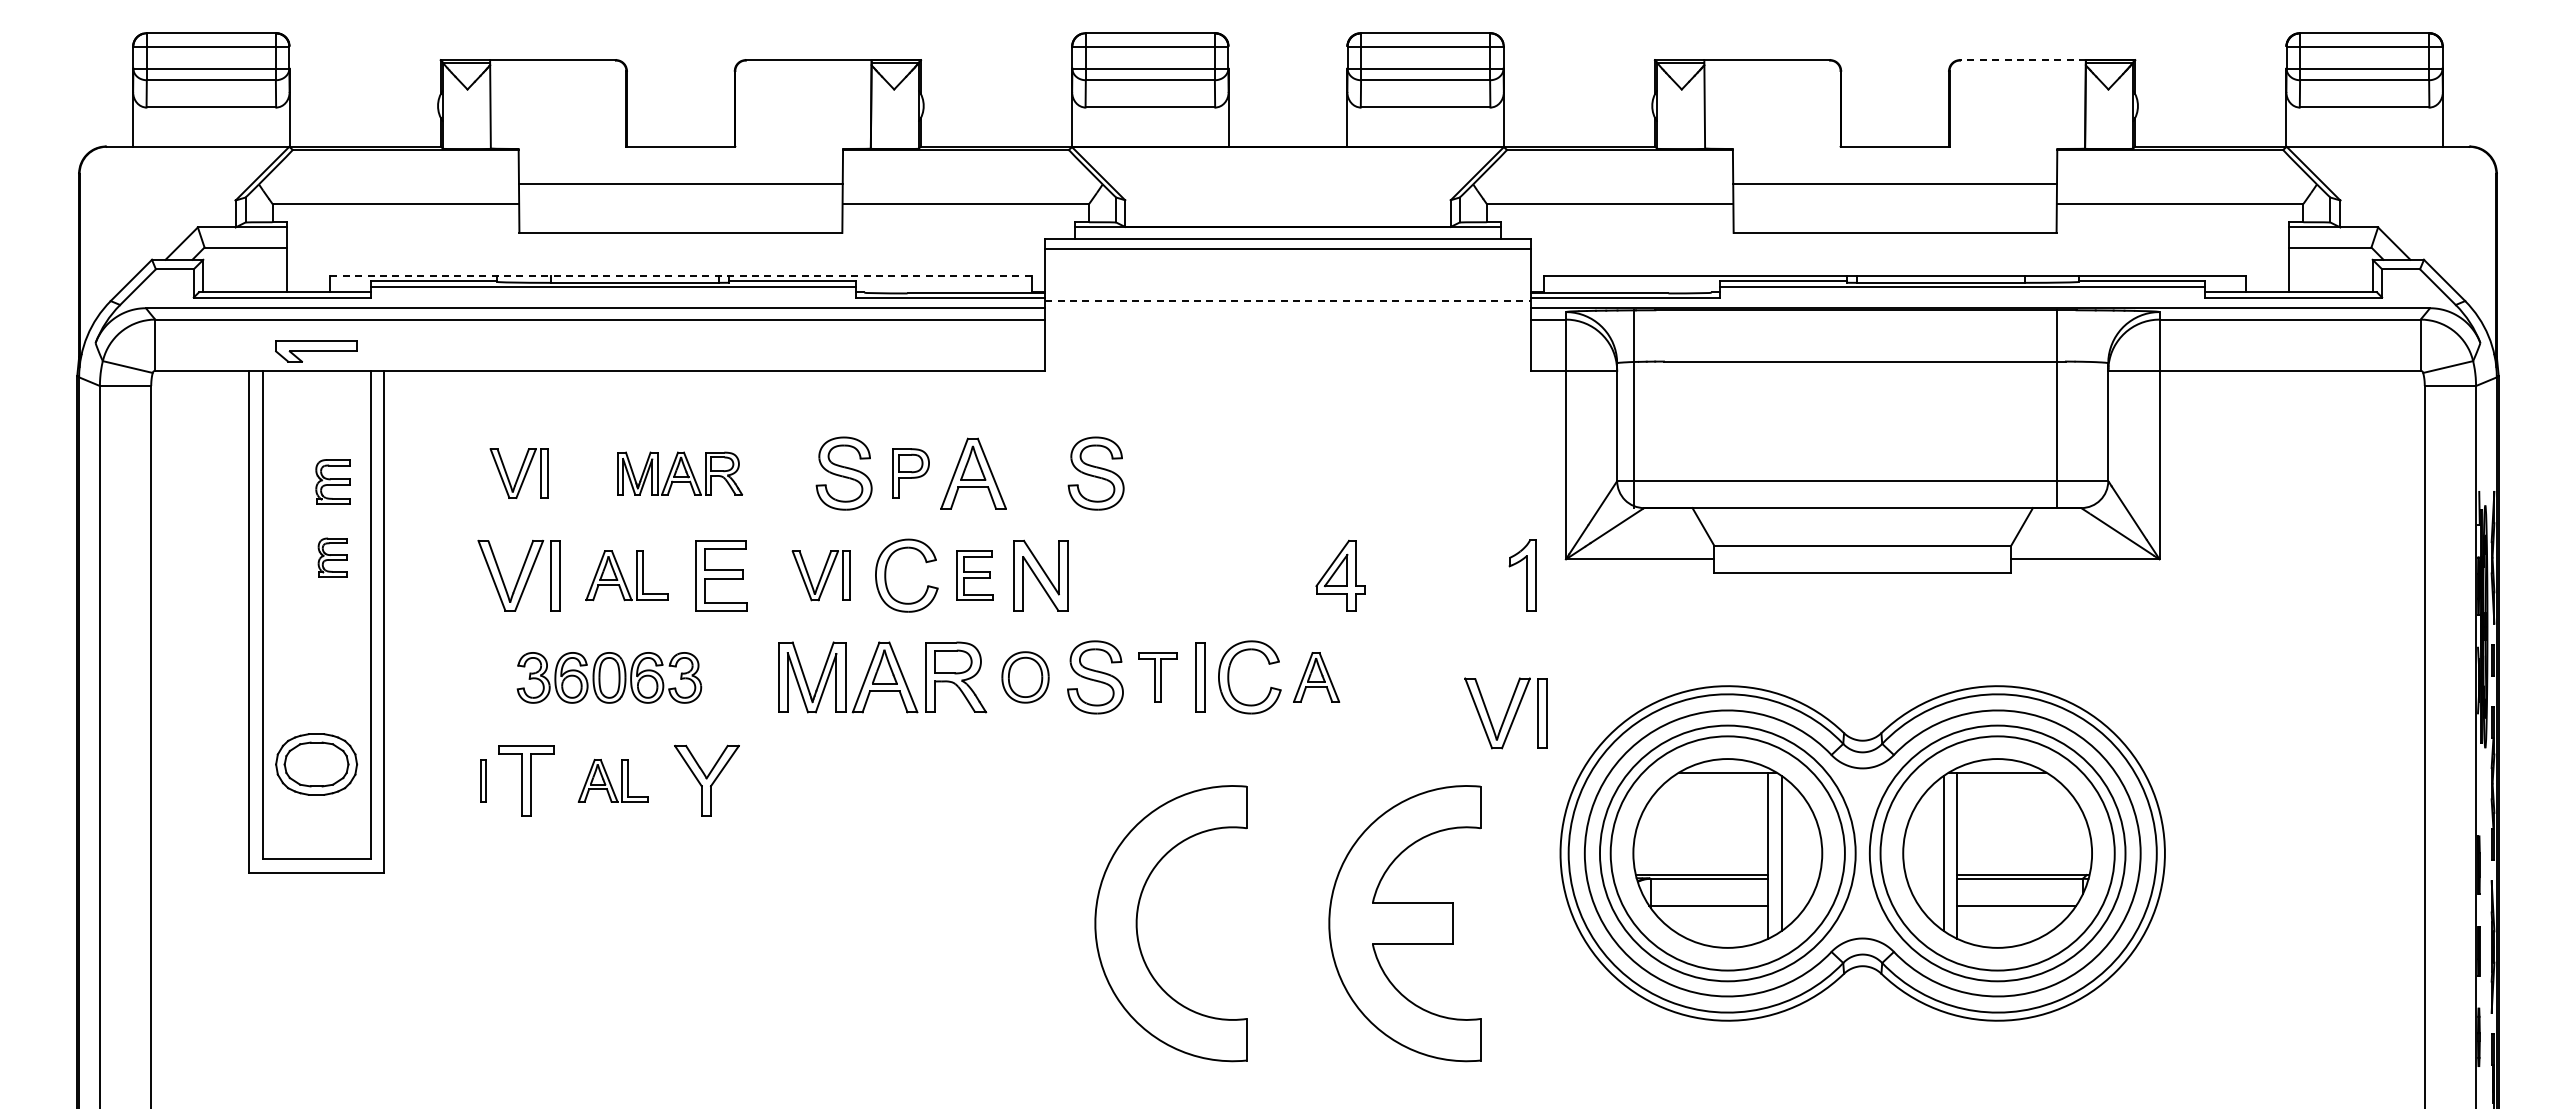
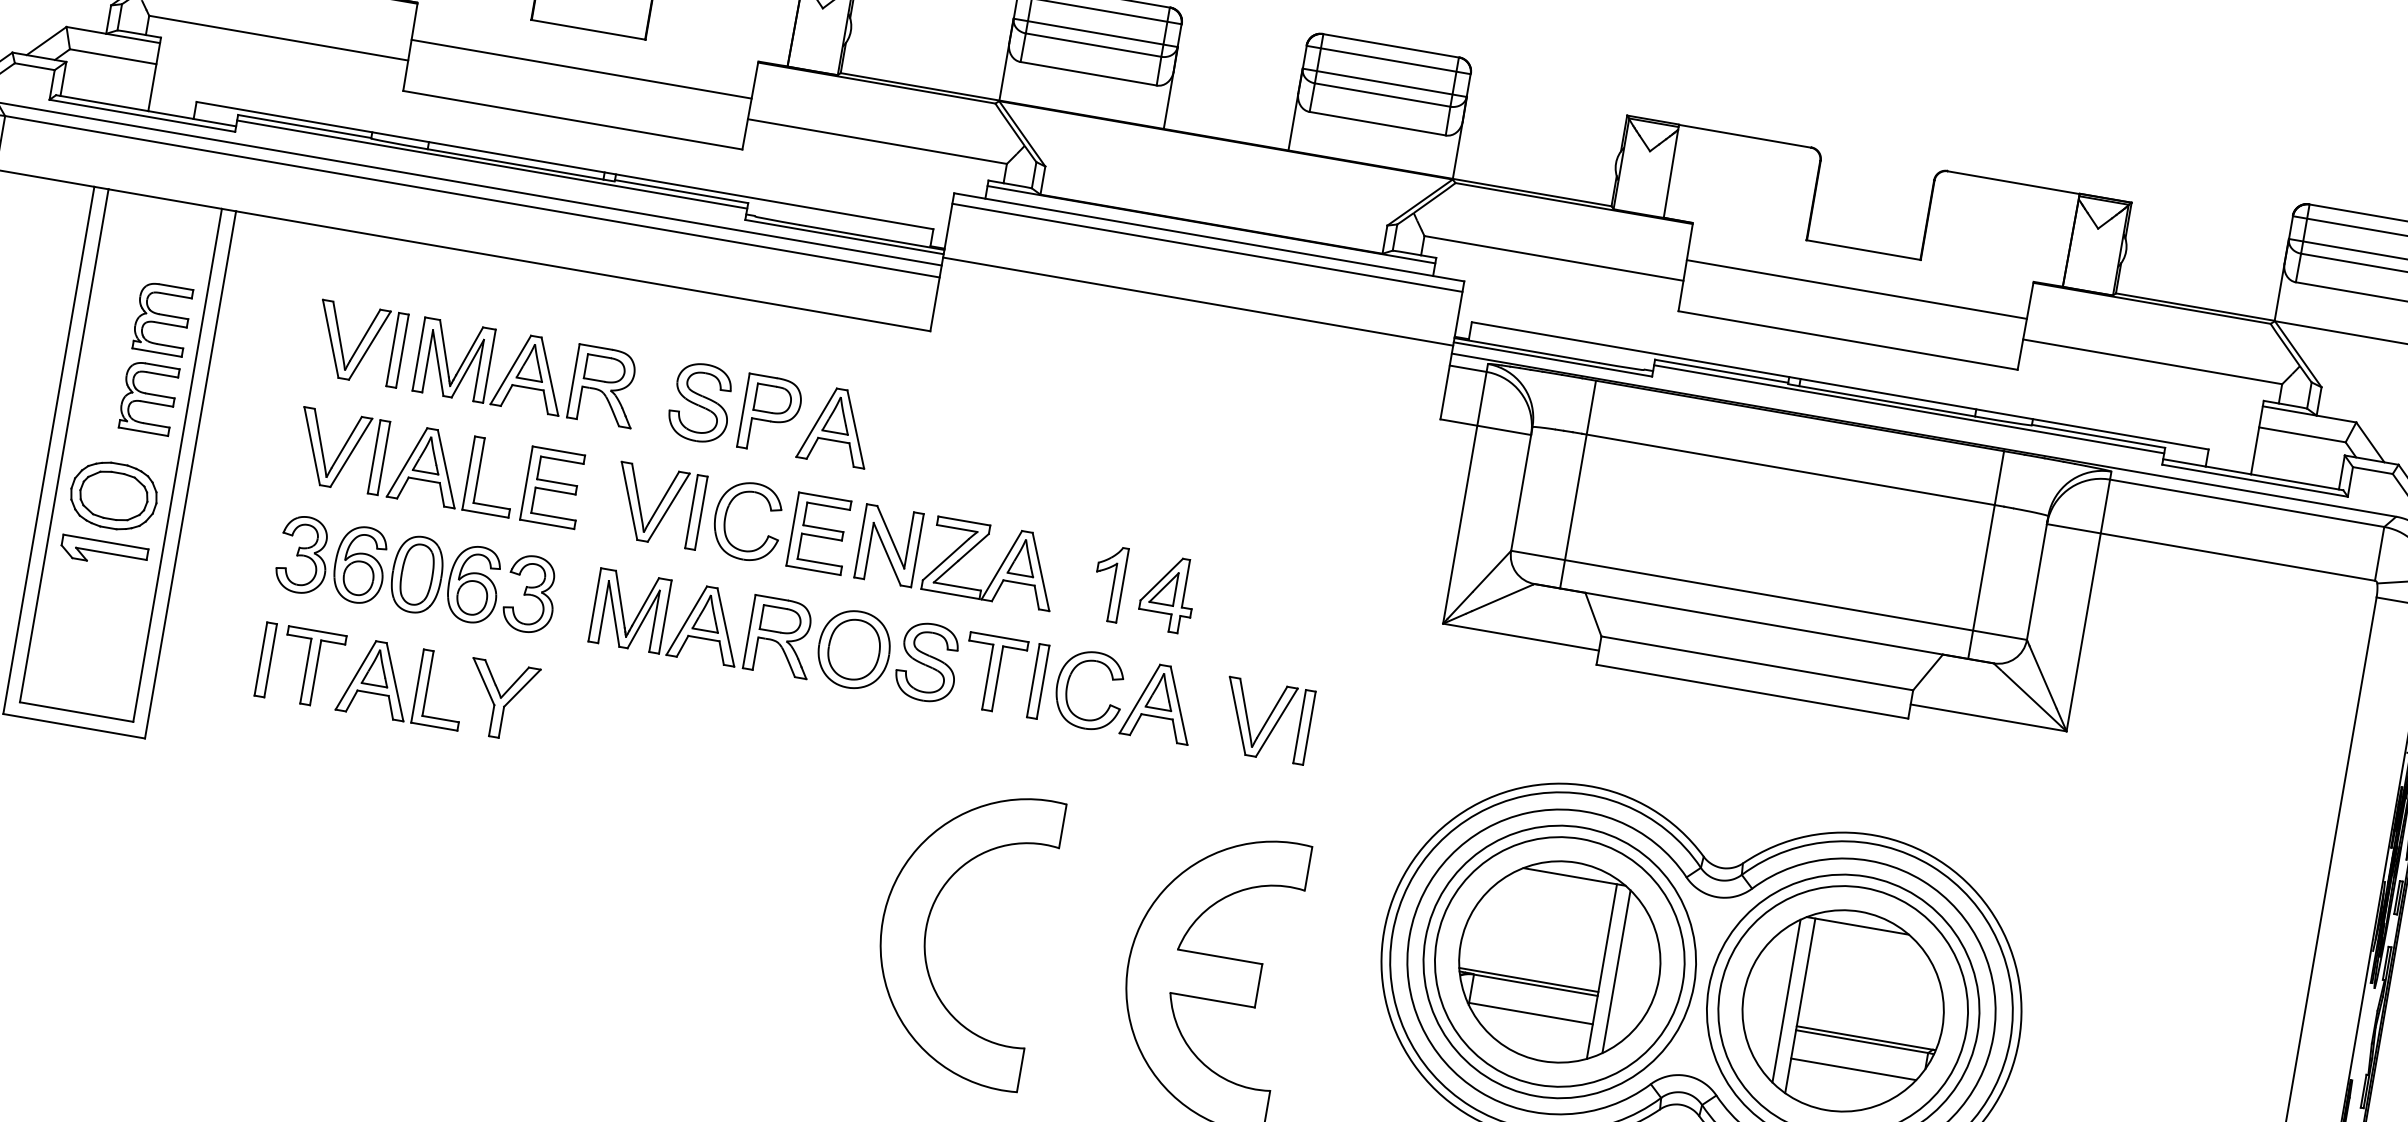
line: (2023, 60) -> (2014, 182), dashed -> solid
line: (680, 276) -> (564, 166), dashed -> solid
line: (1288, 300) -> (1198, 301), dashed -> solid
part: (316, 351) -> (104, 552), moved
line: (1634, 409) -> (1578, 484), moved
part: (518, 473) -> (358, 343), size x1.43
part: (679, 473) -> (527, 372), size x1.67
part: (910, 473) -> (770, 414), size x1.43
part: (1095, 473) -> (964, 448), removed
part: (332, 481) -> (161, 318), size x1.43
part: (332, 557) -> (148, 398), size x1.67
part: (626, 575) -> (453, 470), size x1.43
part: (820, 575) -> (657, 505), size x1.43
part: (974, 575) -> (819, 533), size x1.43
part: (1340, 575) -> (1167, 593), moved
part: (1522, 575) -> (1108, 583), moved
part: (1146, 578) -> (999, 567), added
part: (609, 677) -> (417, 574), size x1.43
part: (1025, 677) -> (854, 649), size x1.43
part: (1158, 677) -> (993, 673), size x1.43
part: (1316, 677) -> (1159, 702), size x1.43
part: (1505, 713) -> (1265, 720), moved
part: (316, 764) -> (113, 495), moved
part: (483, 780) -> (266, 659), size x1.67
part: (613, 780) -> (402, 683), size x1.67

